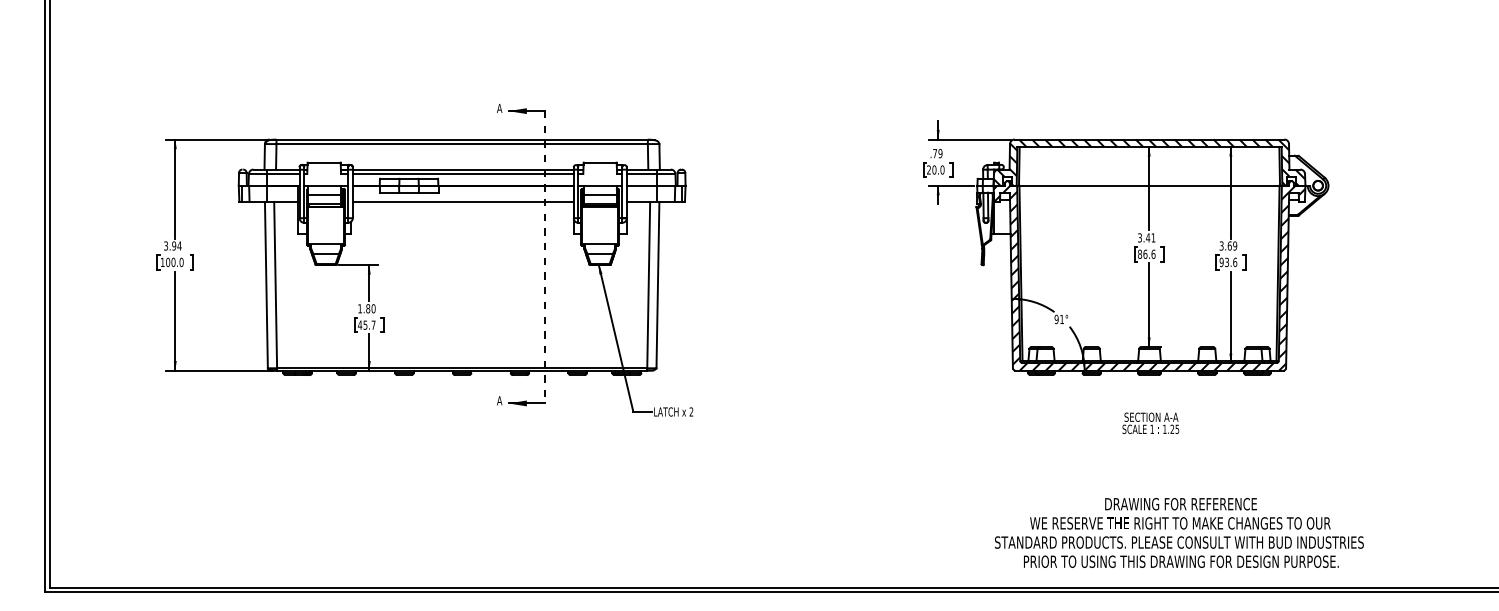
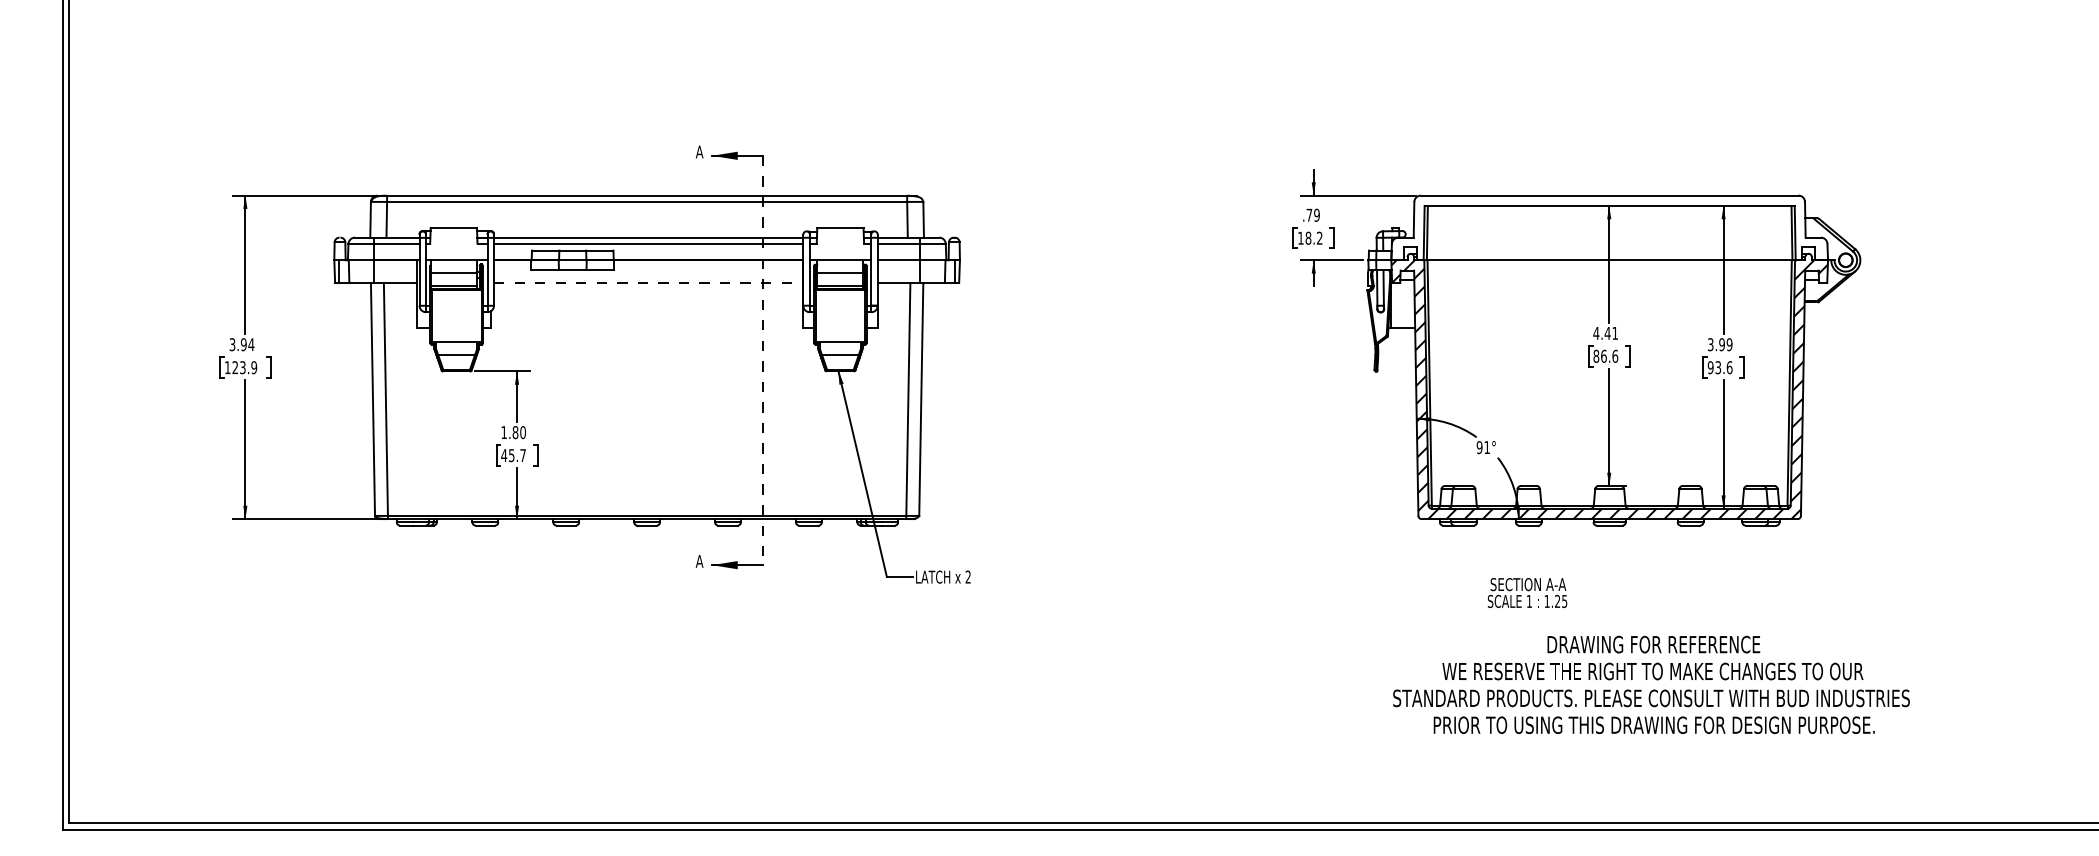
hatch: (1149, 162) -> (1609, 227), removed
text: (935, 169) -> (1309, 237), 20.0 -> 18.2
line: (463, 201) -> (648, 282), solid -> dashed
text: (1139, 237) -> (1595, 332), 3.41 -> 4.41
text: (1229, 245) -> (1721, 343), 3.69 -> 3.99
text: (174, 262) -> (244, 367), 100.0 -> 123.9
text: (1150, 422) -> (1527, 591), moved
text: (1179, 532) -> (1651, 684), moved

